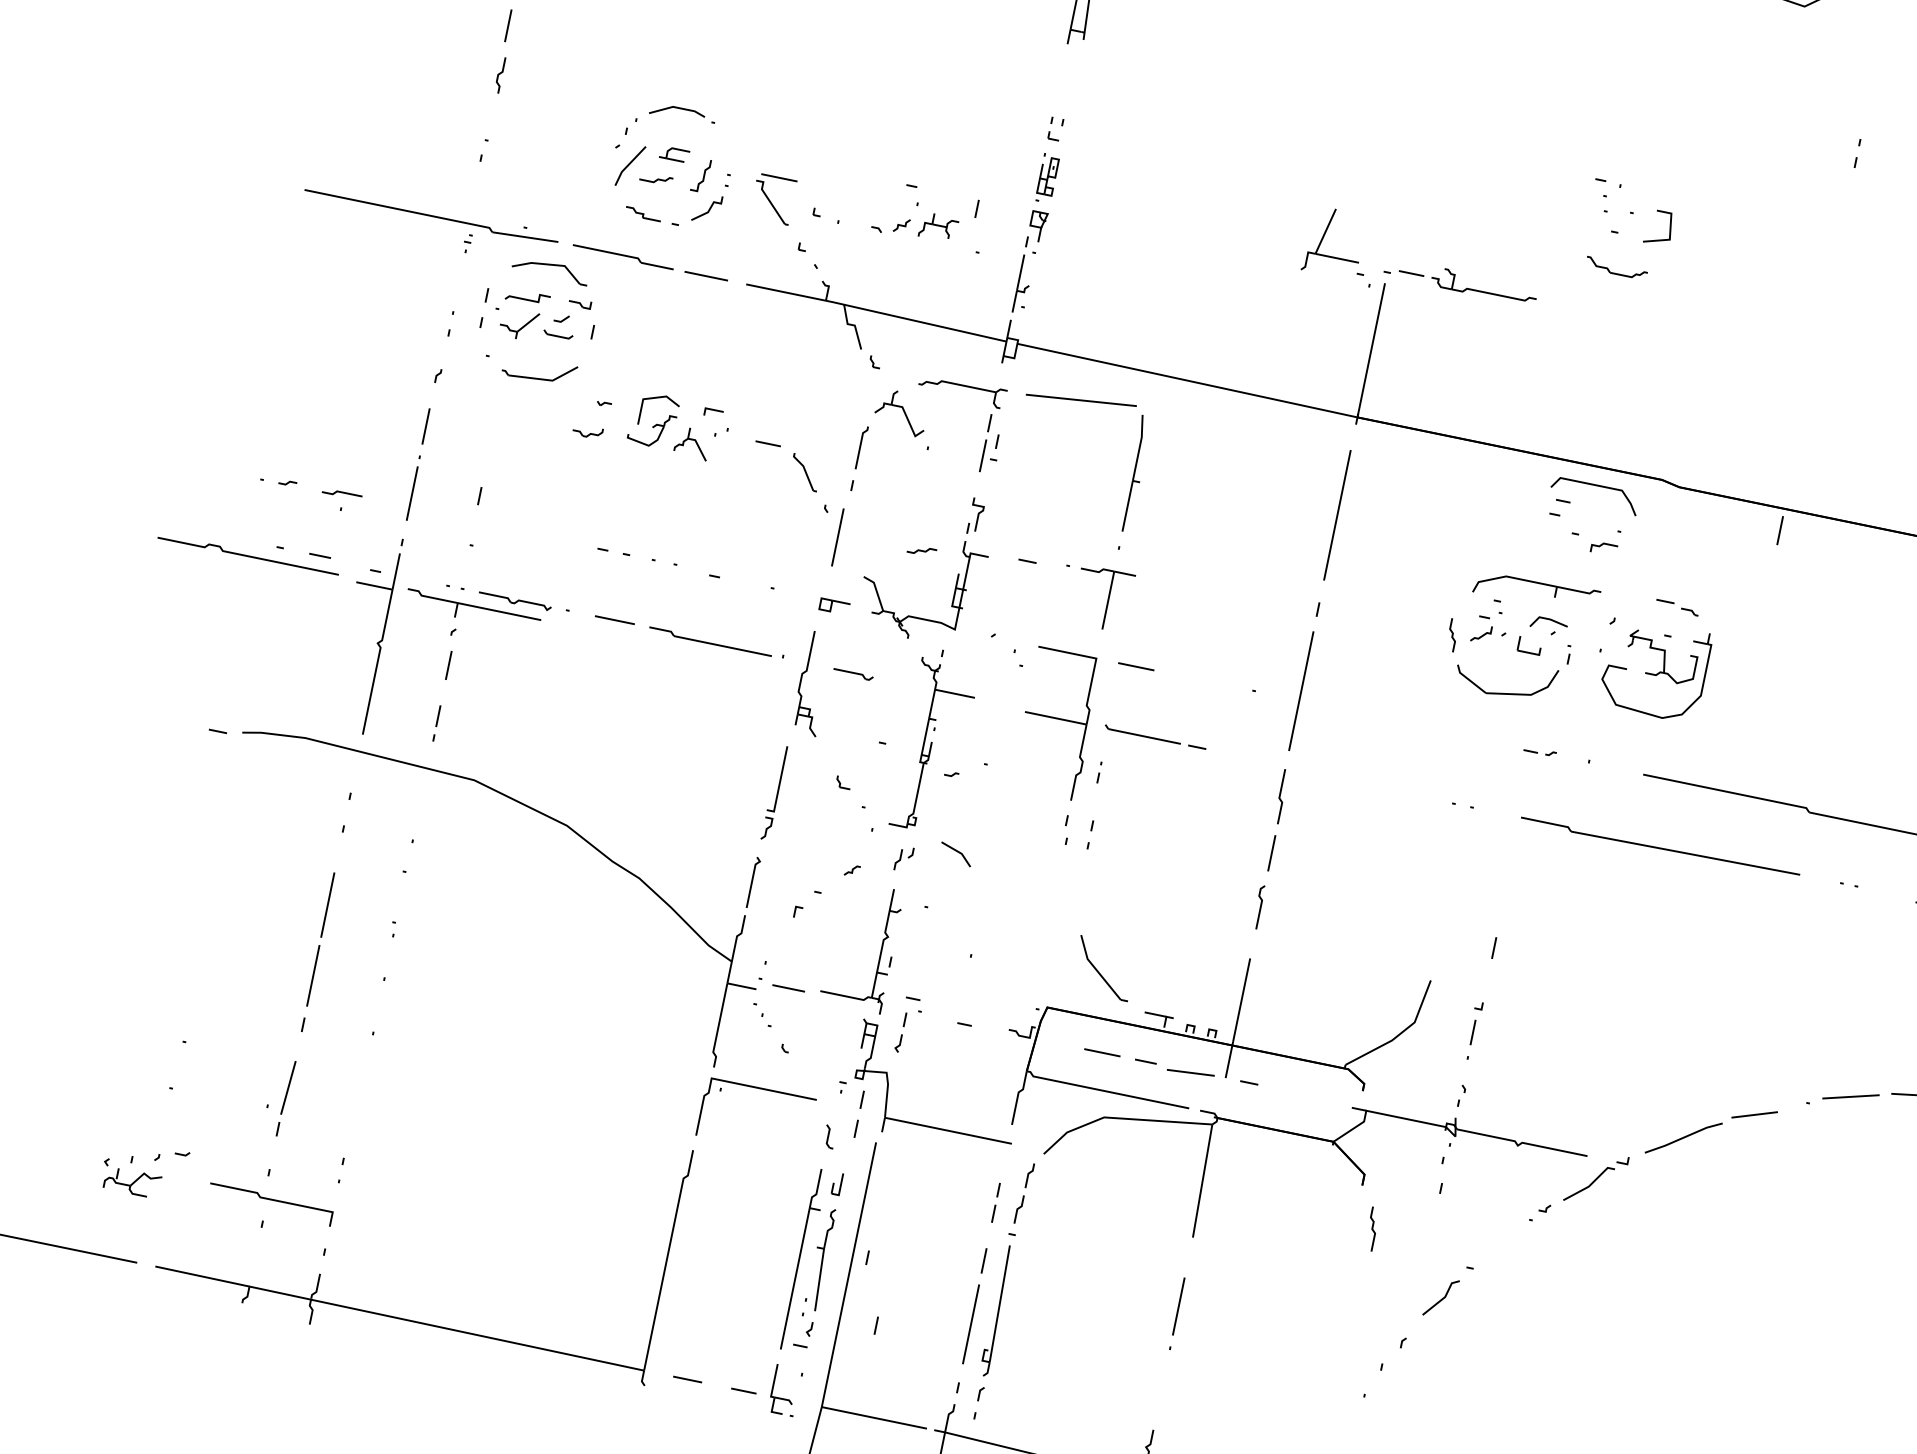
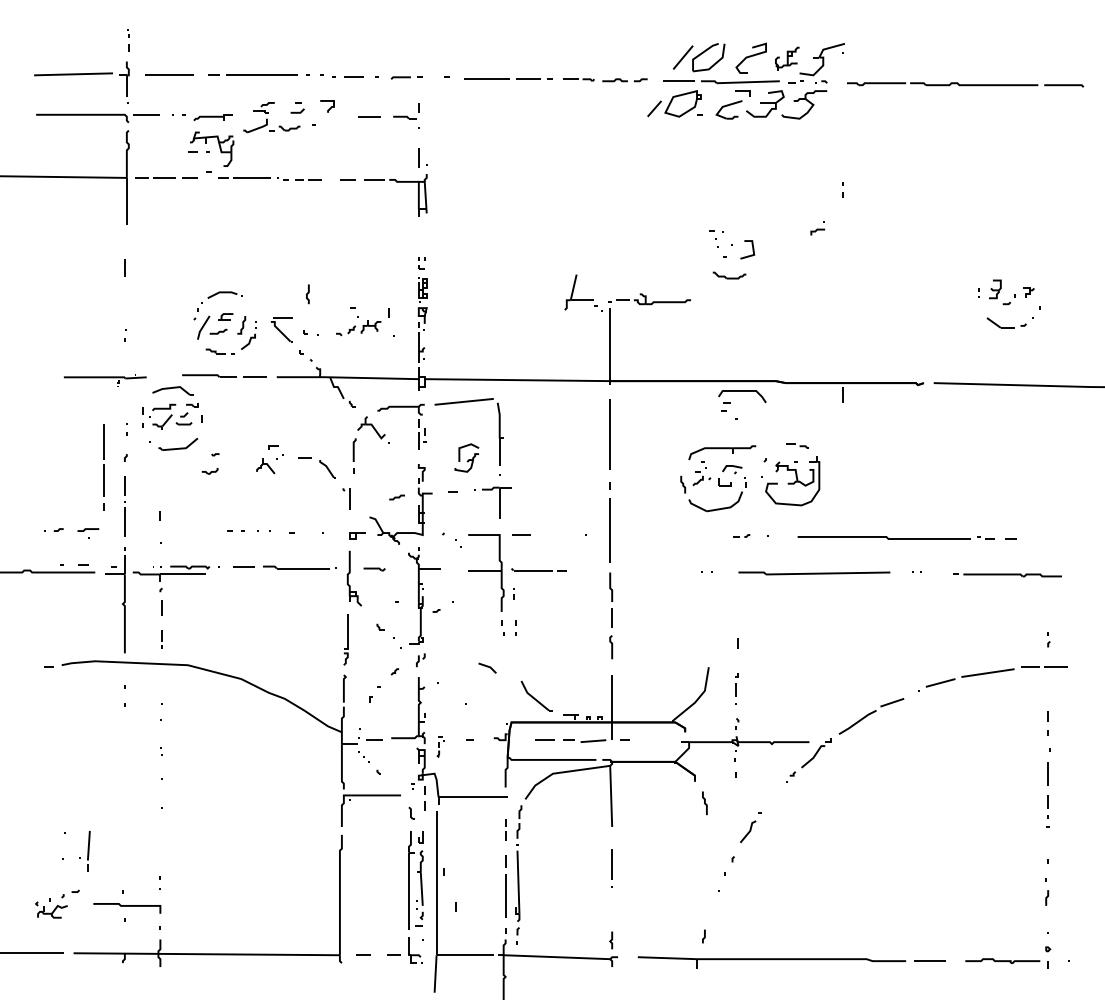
curve: (499, 75) -> (307, 294), moved
part: (430, 225) -> (105, 380), size x0.6
part: (652, 419) -> (466, 457), moved
part: (828, 533) -> (346, 498), size x0.7
part: (1604, 541) -> (817, 228), moved
line: (956, 852) -> (487, 667), moved
line: (317, 951) -> (103, 467), moved
part: (907, 1024) -> (440, 746), size x0.7
part: (278, 1096) -> (84, 851), moved

